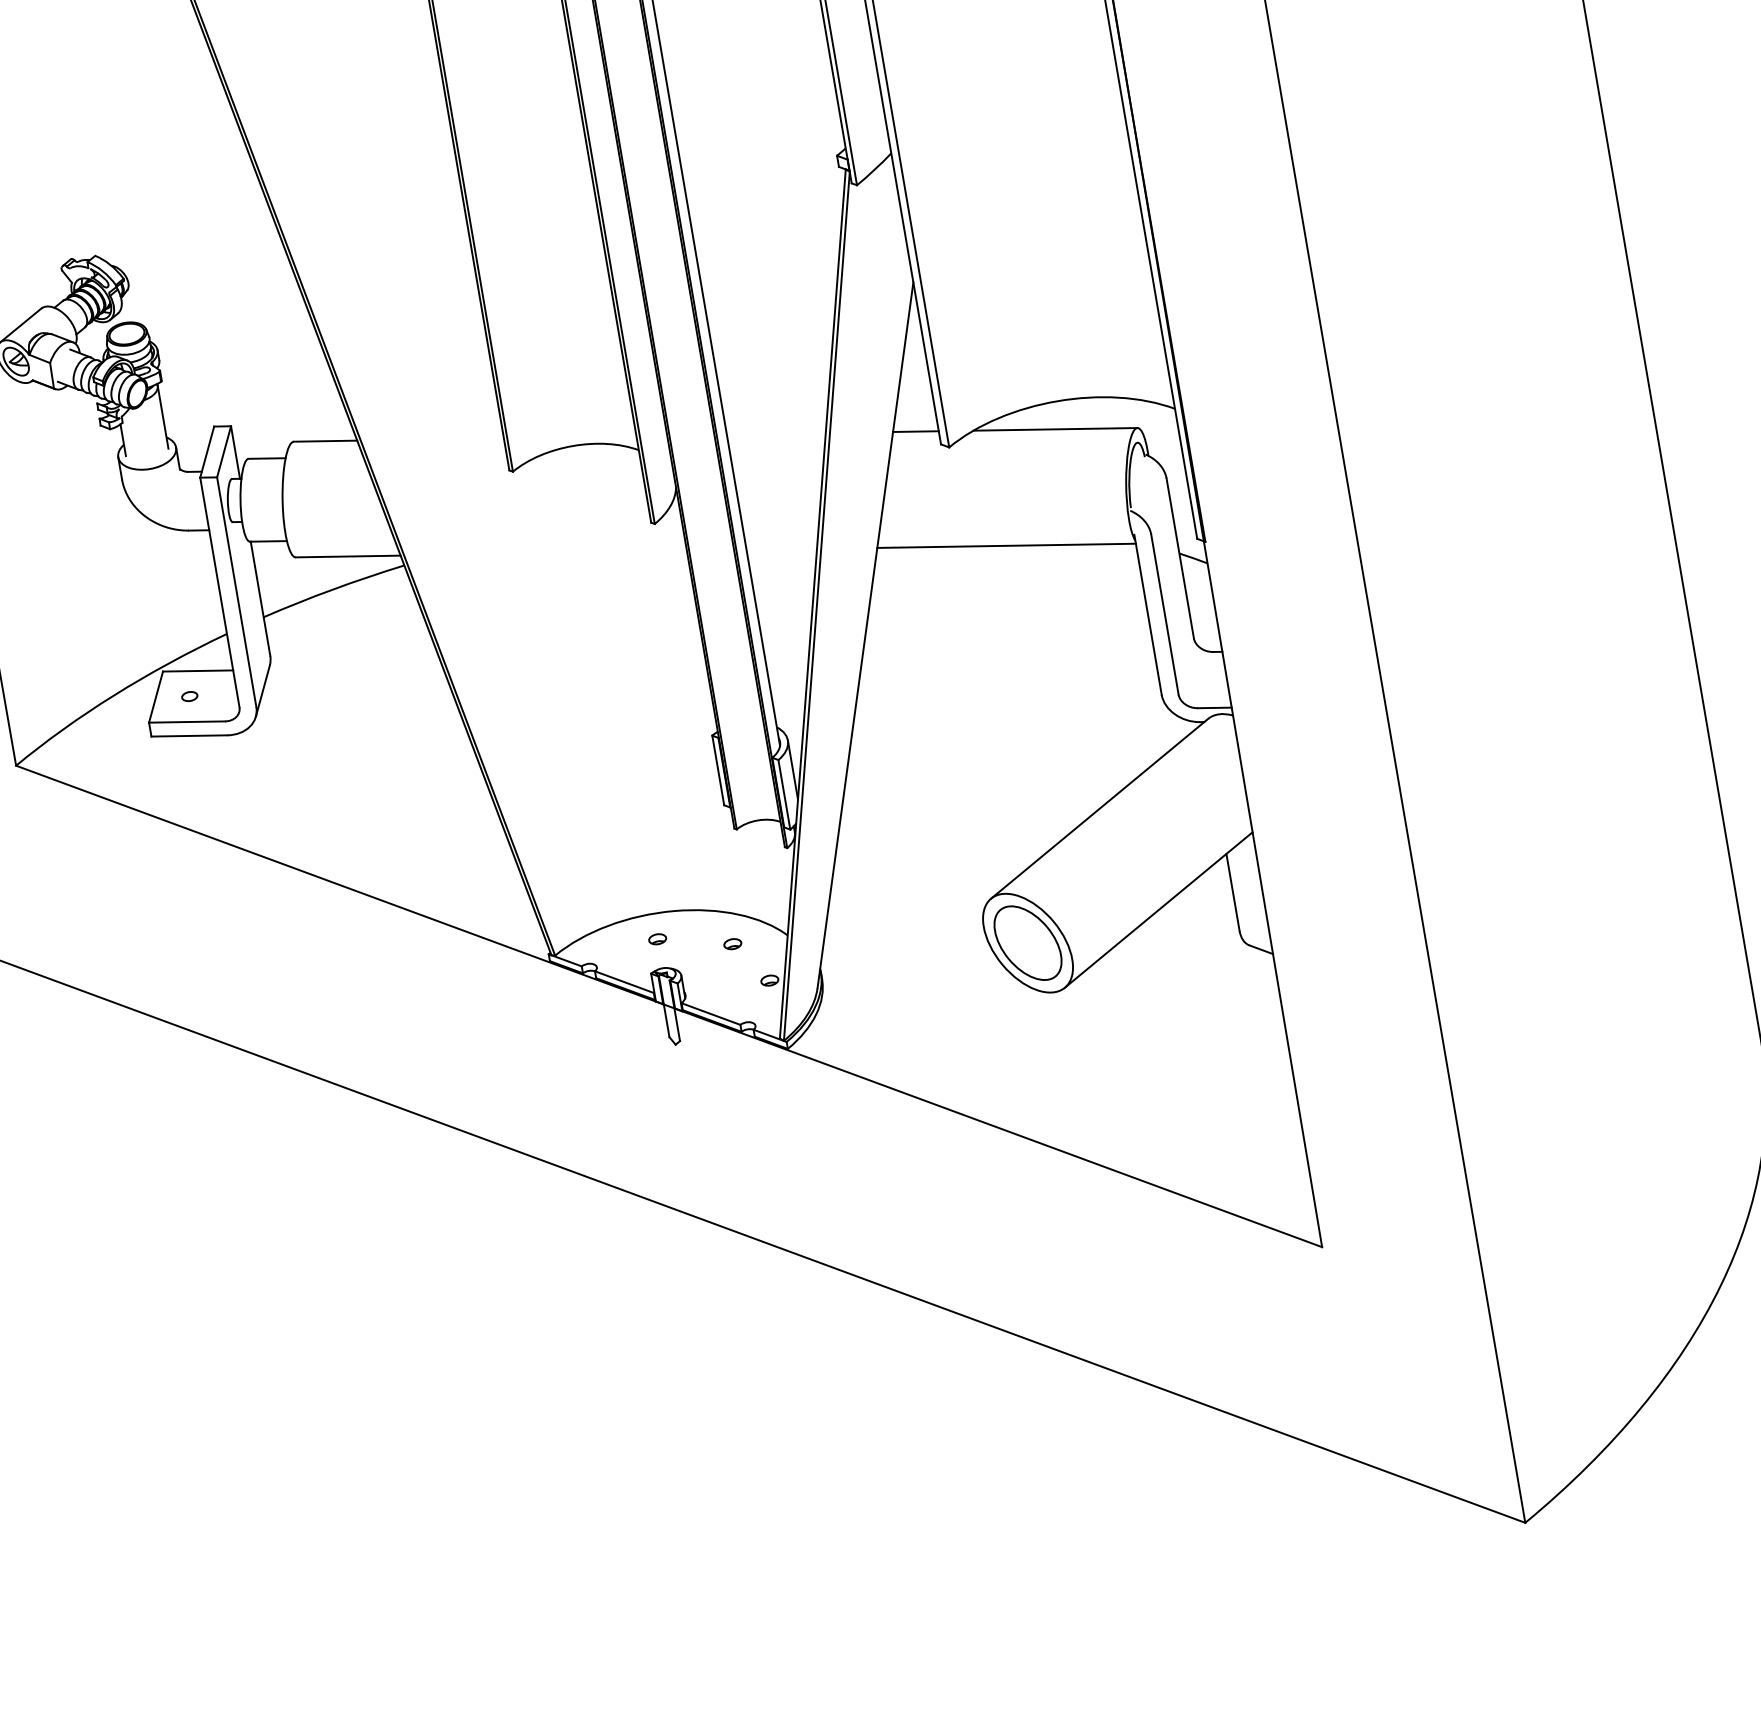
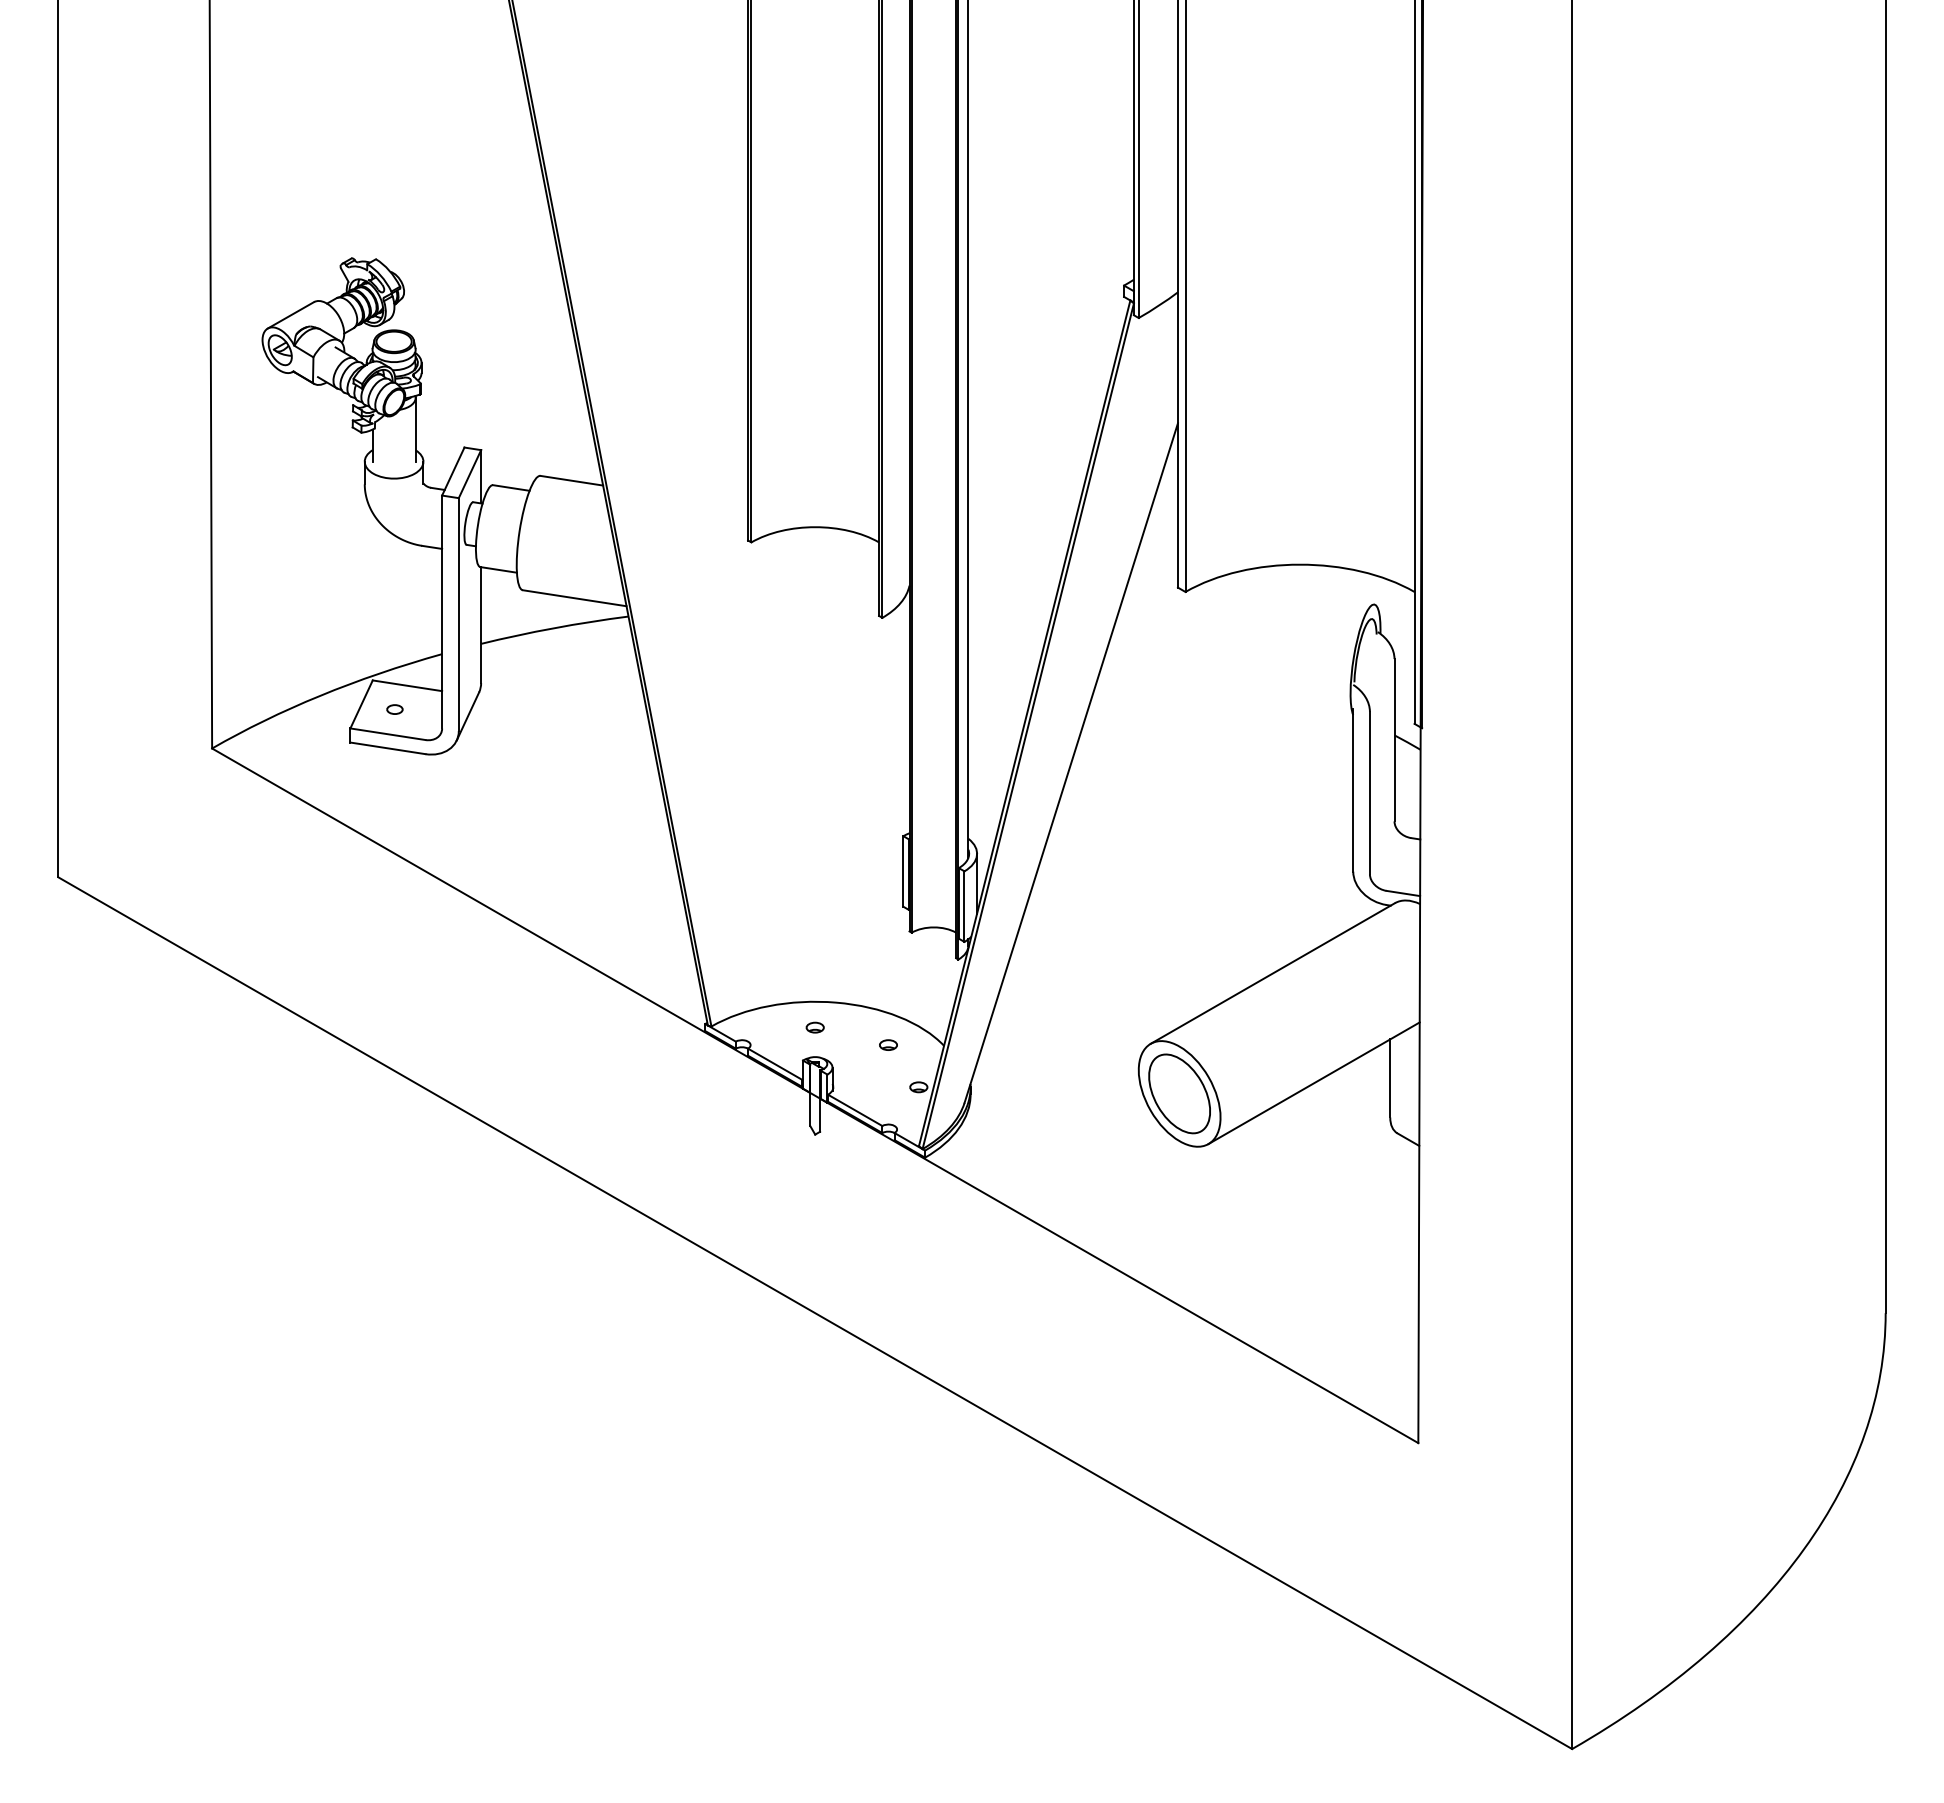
line: (1055, 428) -> (1293, 591), removed
line: (915, 431) -> (1154, 570), removed
line: (1006, 545) -> (1225, 698), removed

